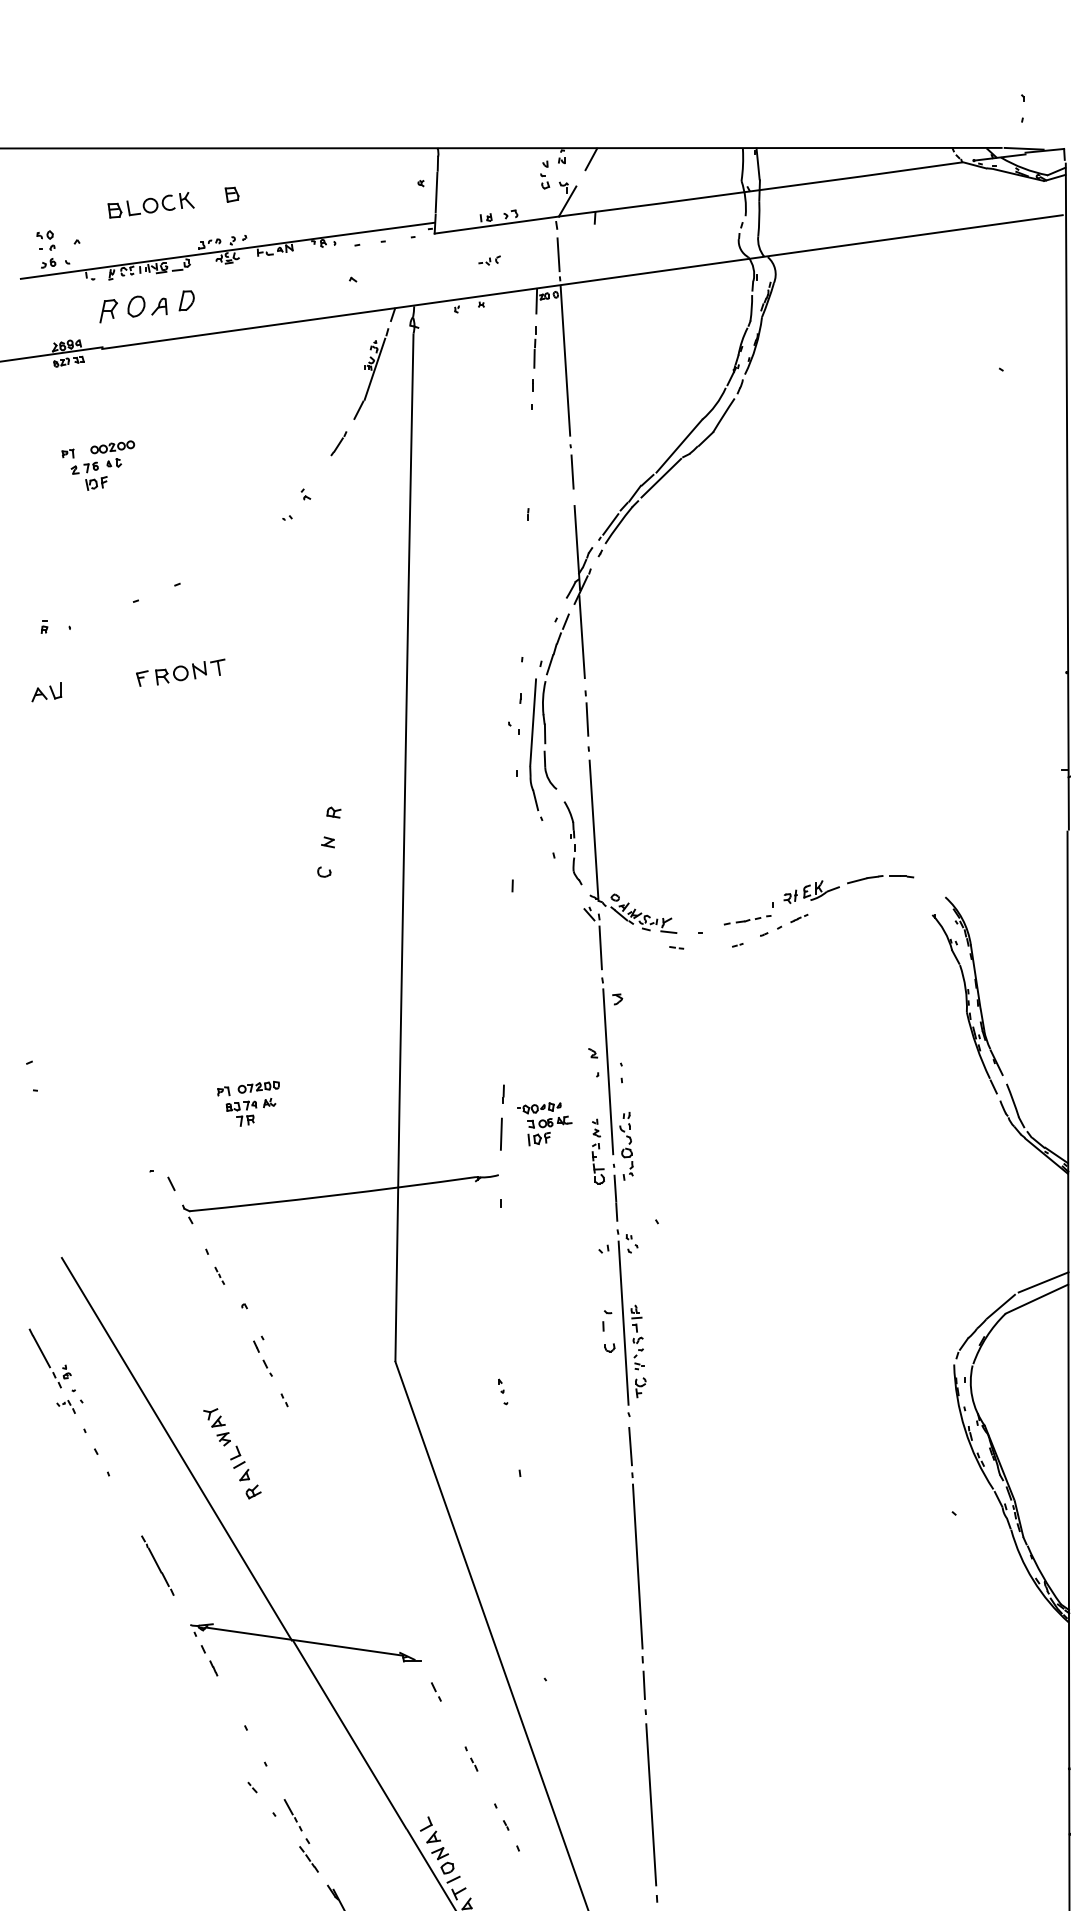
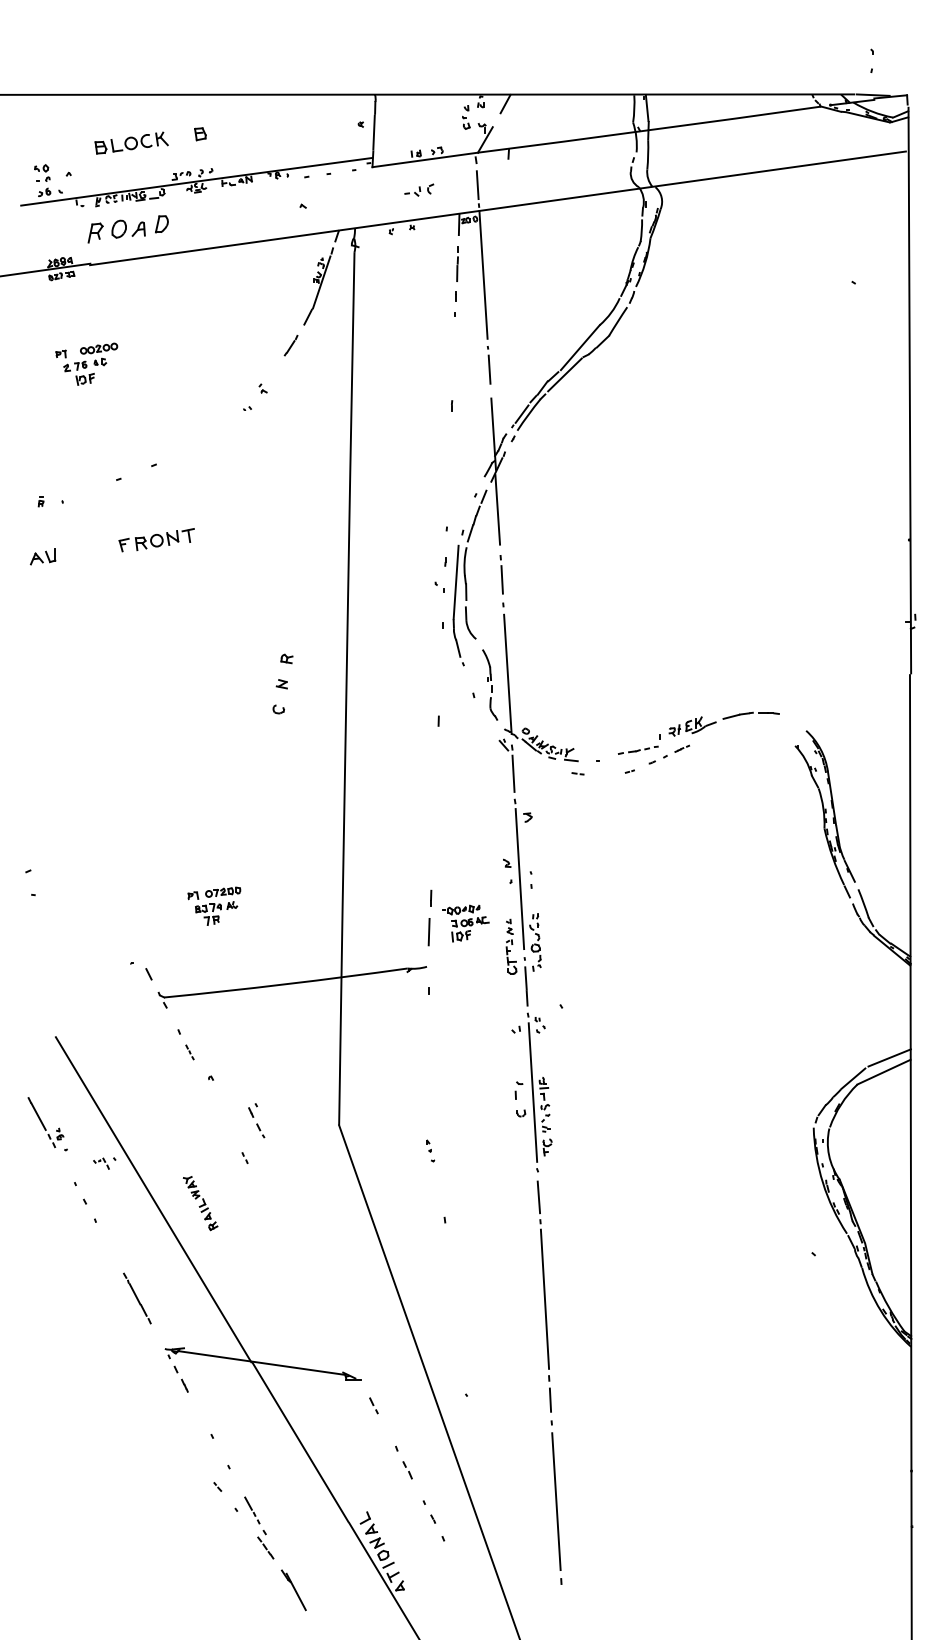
part: (488, 259) -> (418, 189), size x1.6
part: (262, 1356) -> (256, 1120), moved
part: (69, 1406) -> (104, 1163), moved
part: (232, 1453) -> (200, 1203), size x0.7
part: (471, 1758) -> (403, 1462), size x1.6

